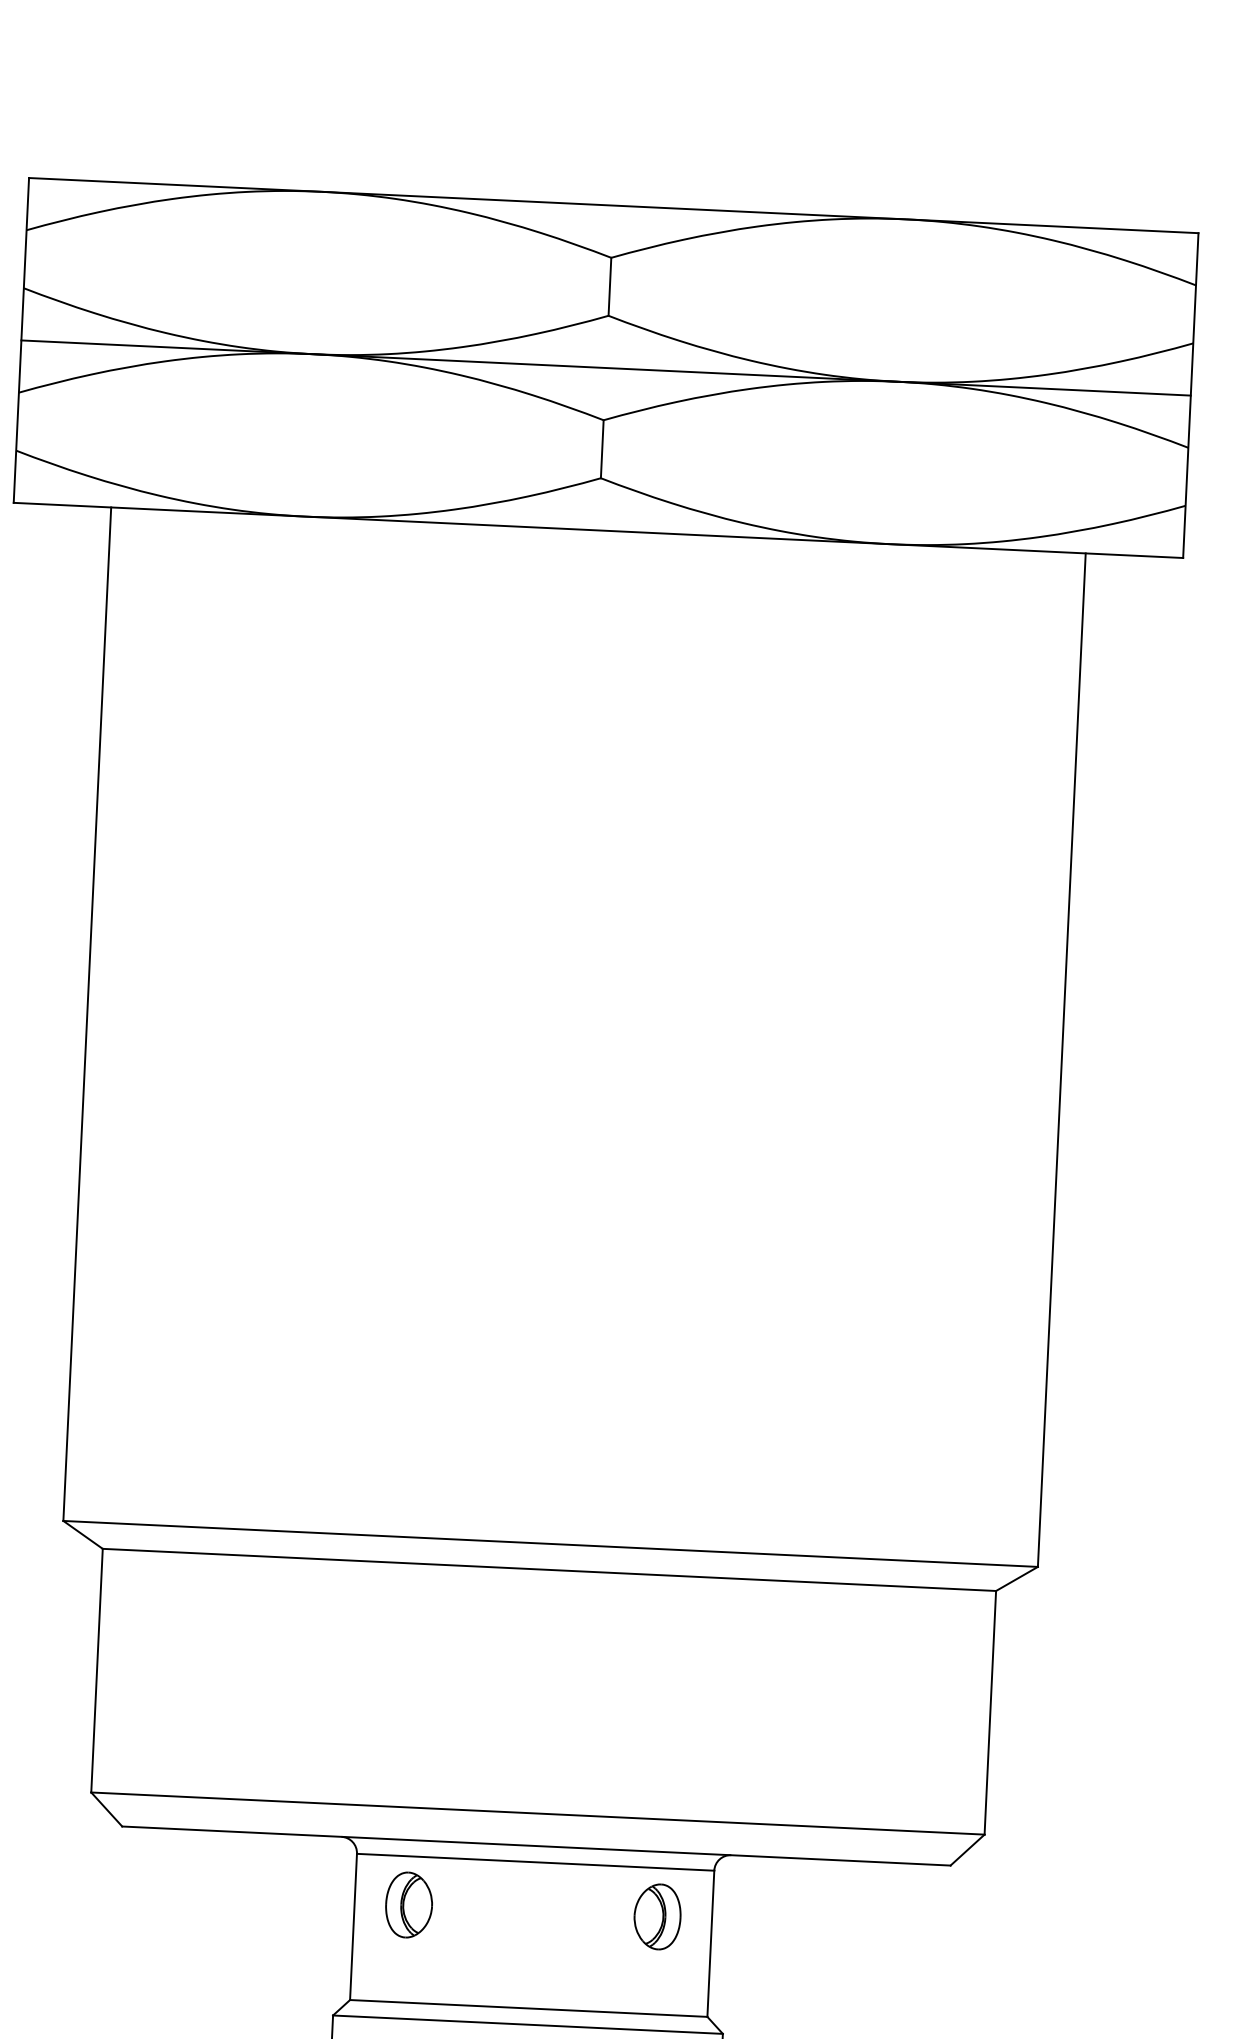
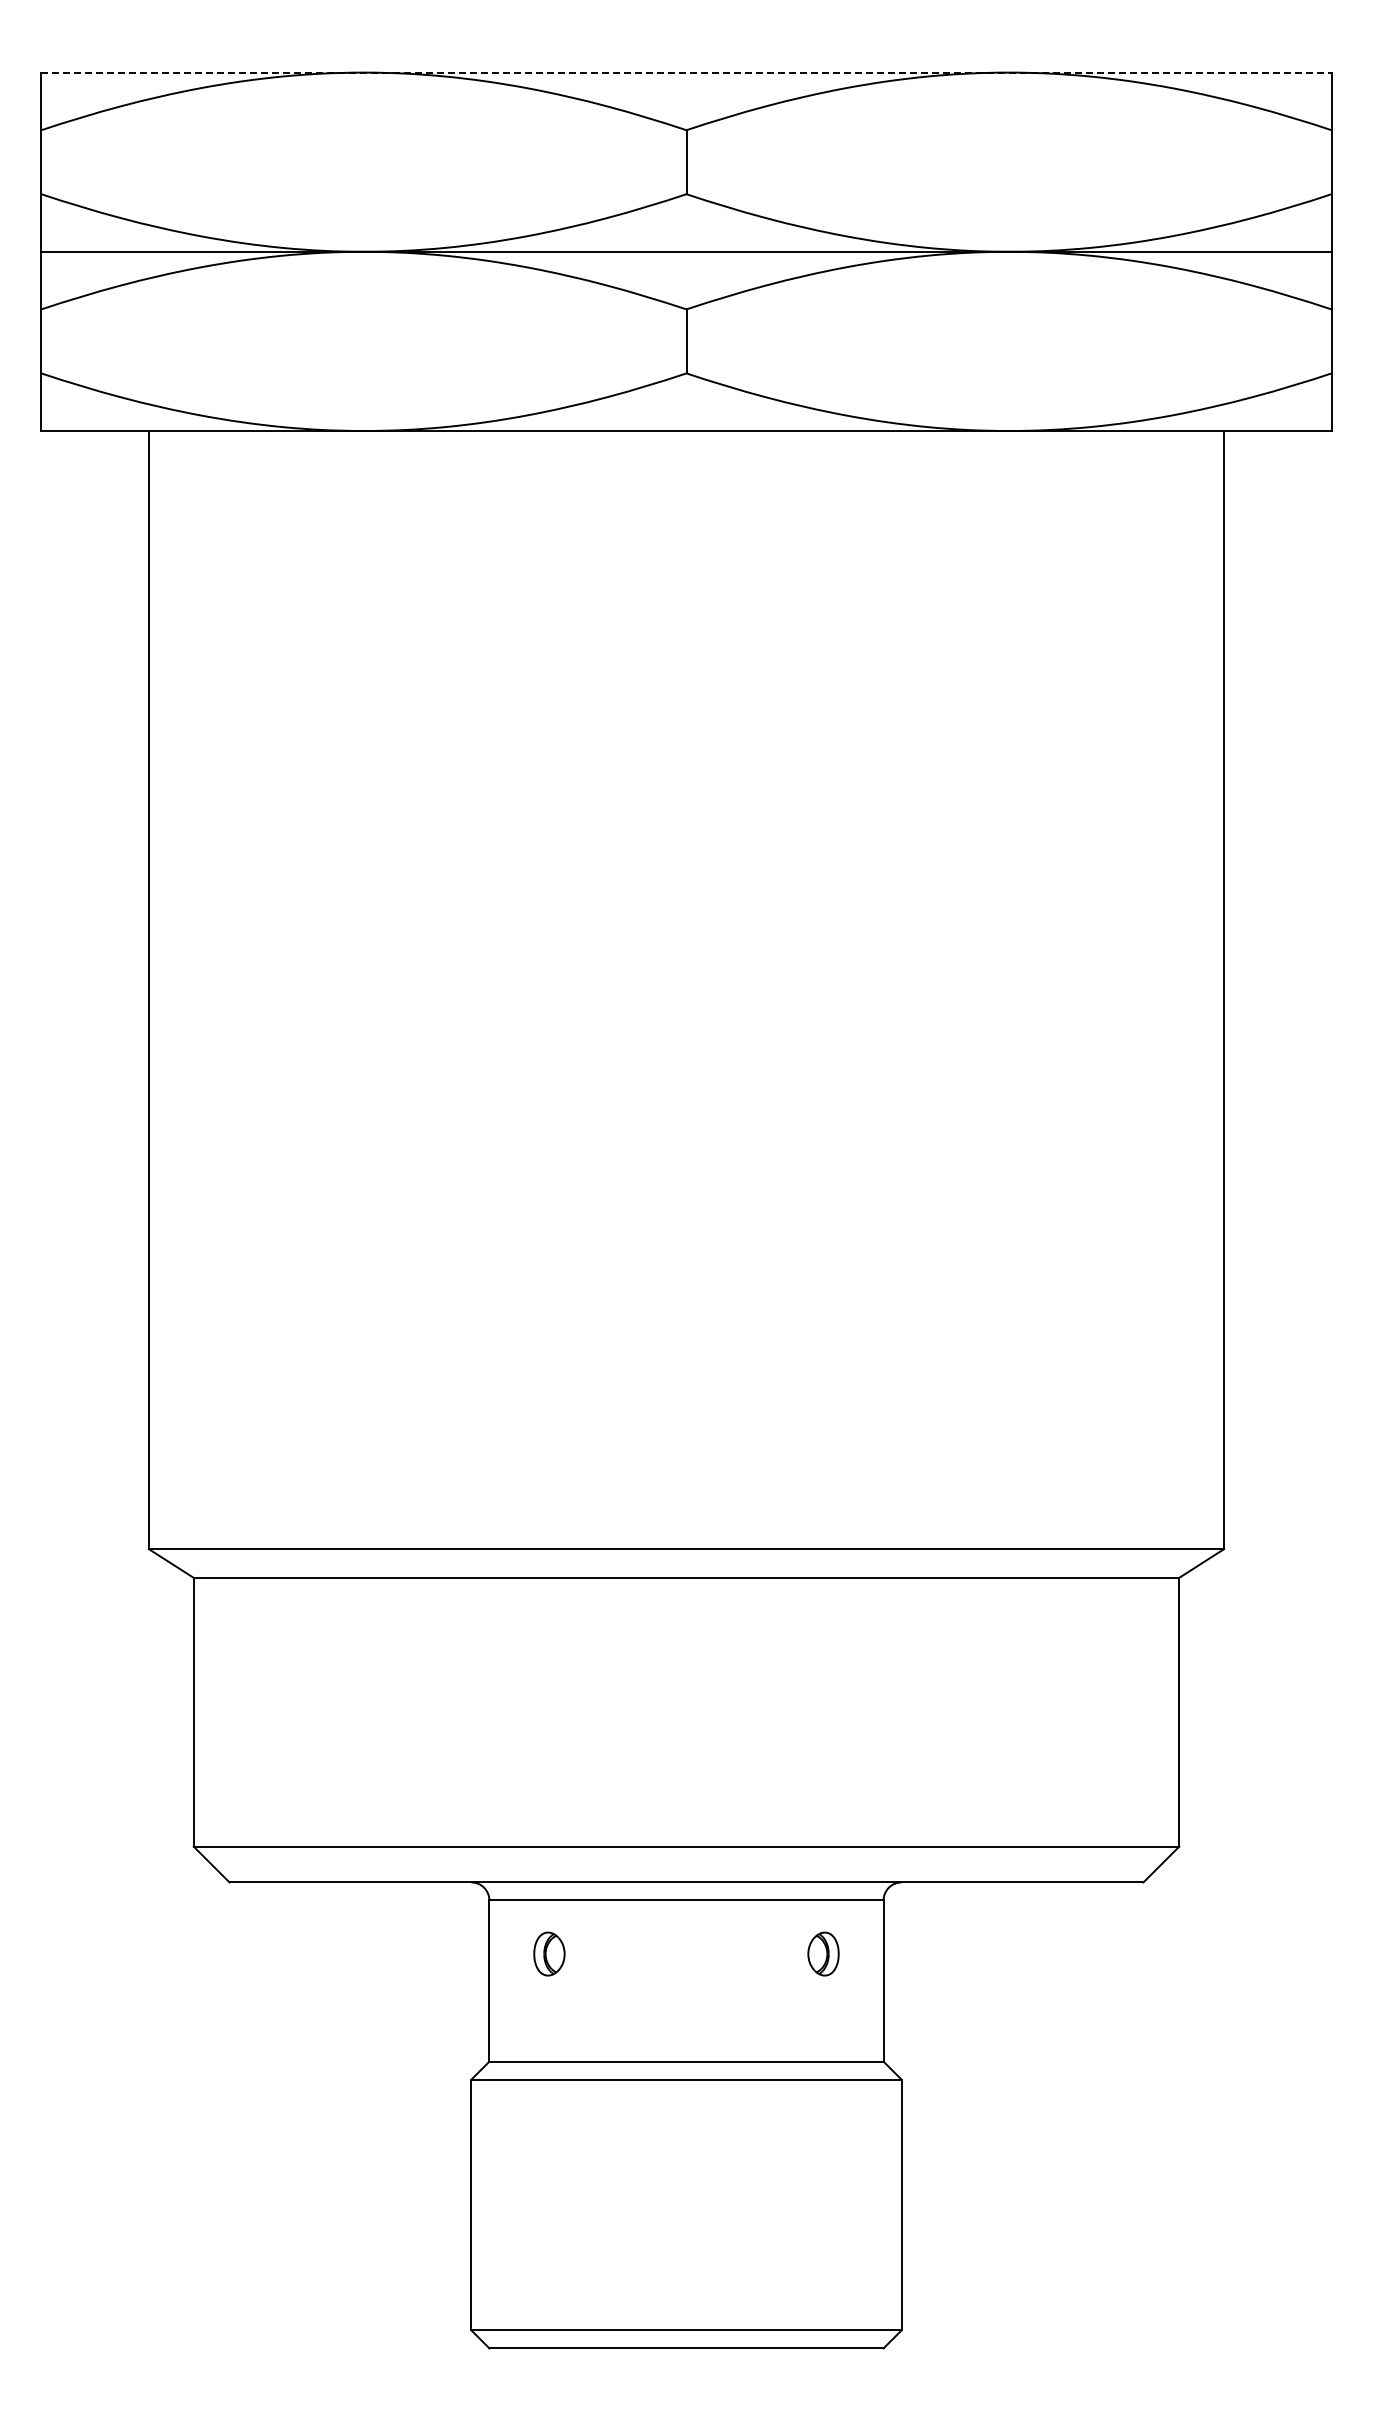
line: (613, 205) -> (686, 72), solid -> dashed
part: (409, 1904) -> (549, 1953), size x0.6
part: (657, 1916) -> (823, 1953), size x0.6

